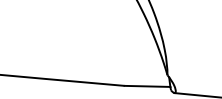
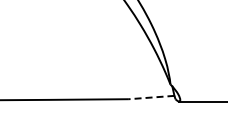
line: (147, 86) -> (151, 97), solid -> dashed

